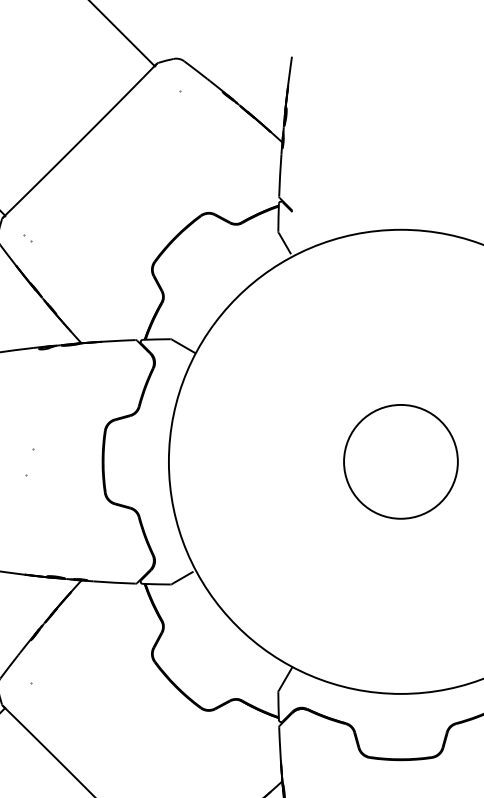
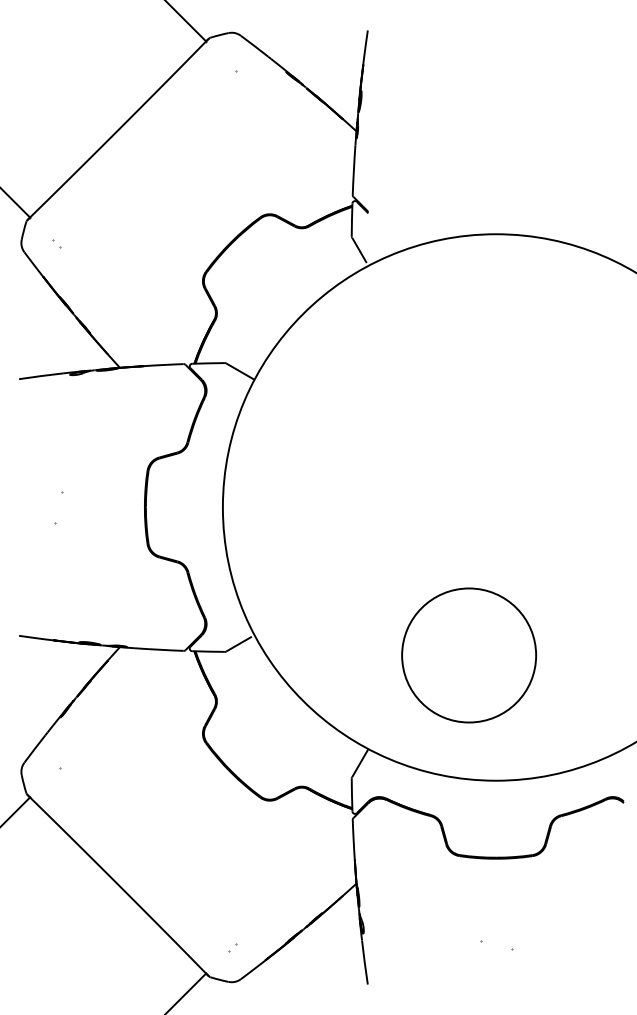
circle: (401, 461) -> (469, 655), moved

